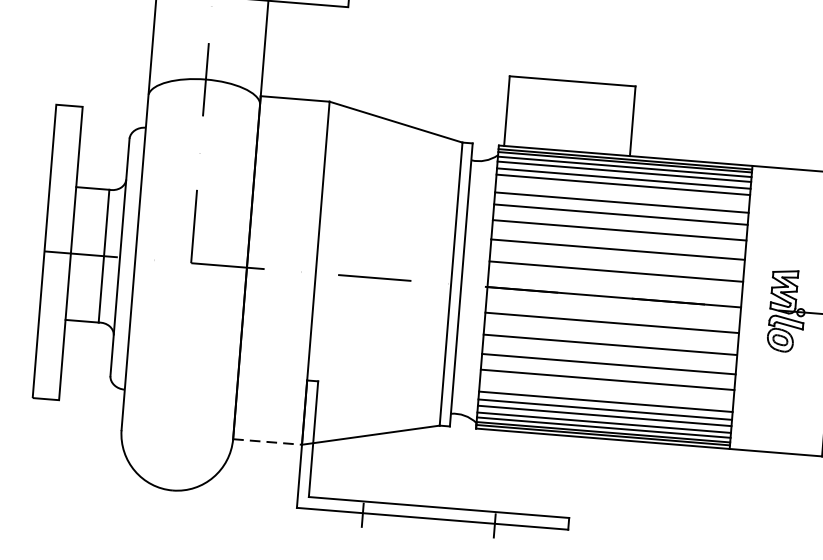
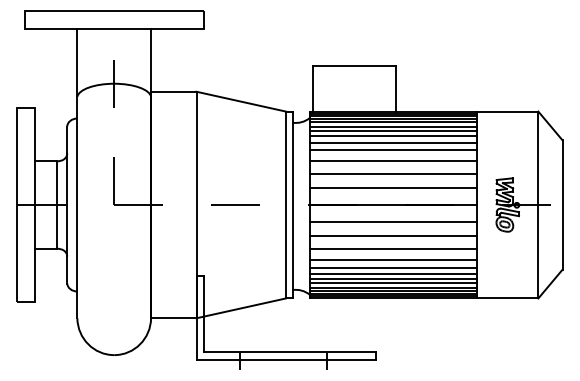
line: (622, 191) -> (393, 135), added
line: (606, 391) -> (393, 267), added
line: (267, 442) -> (173, 318), dashed -> solid

